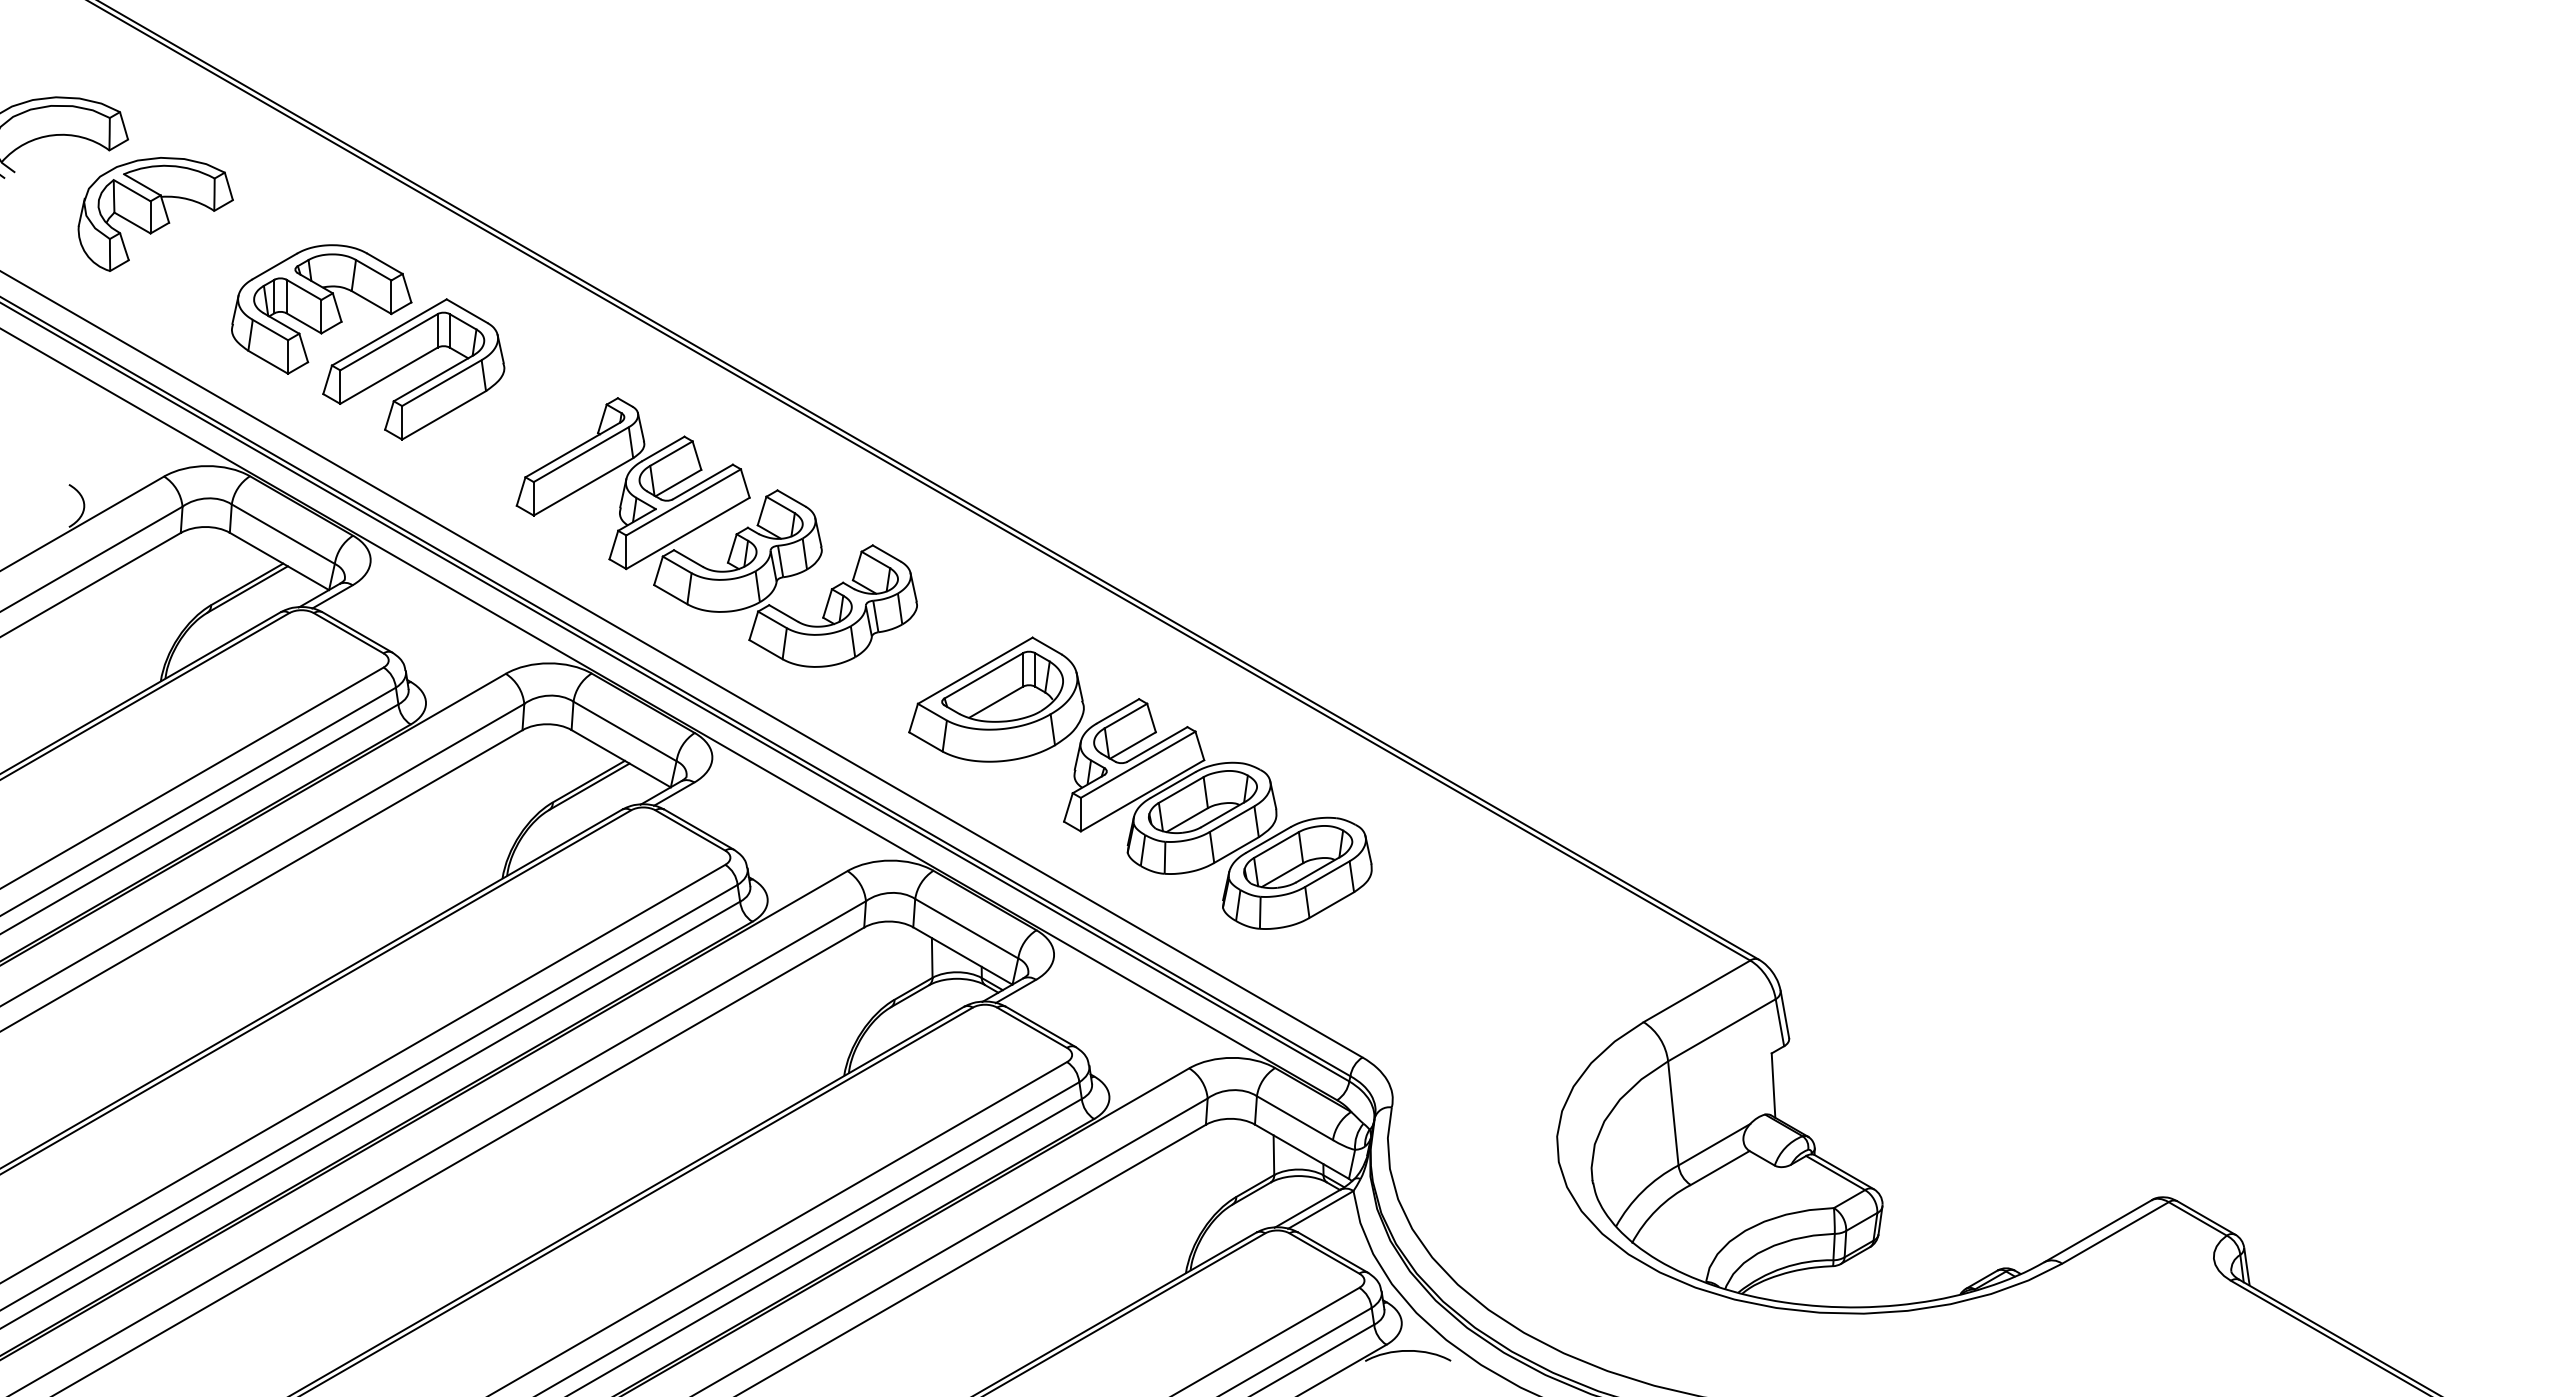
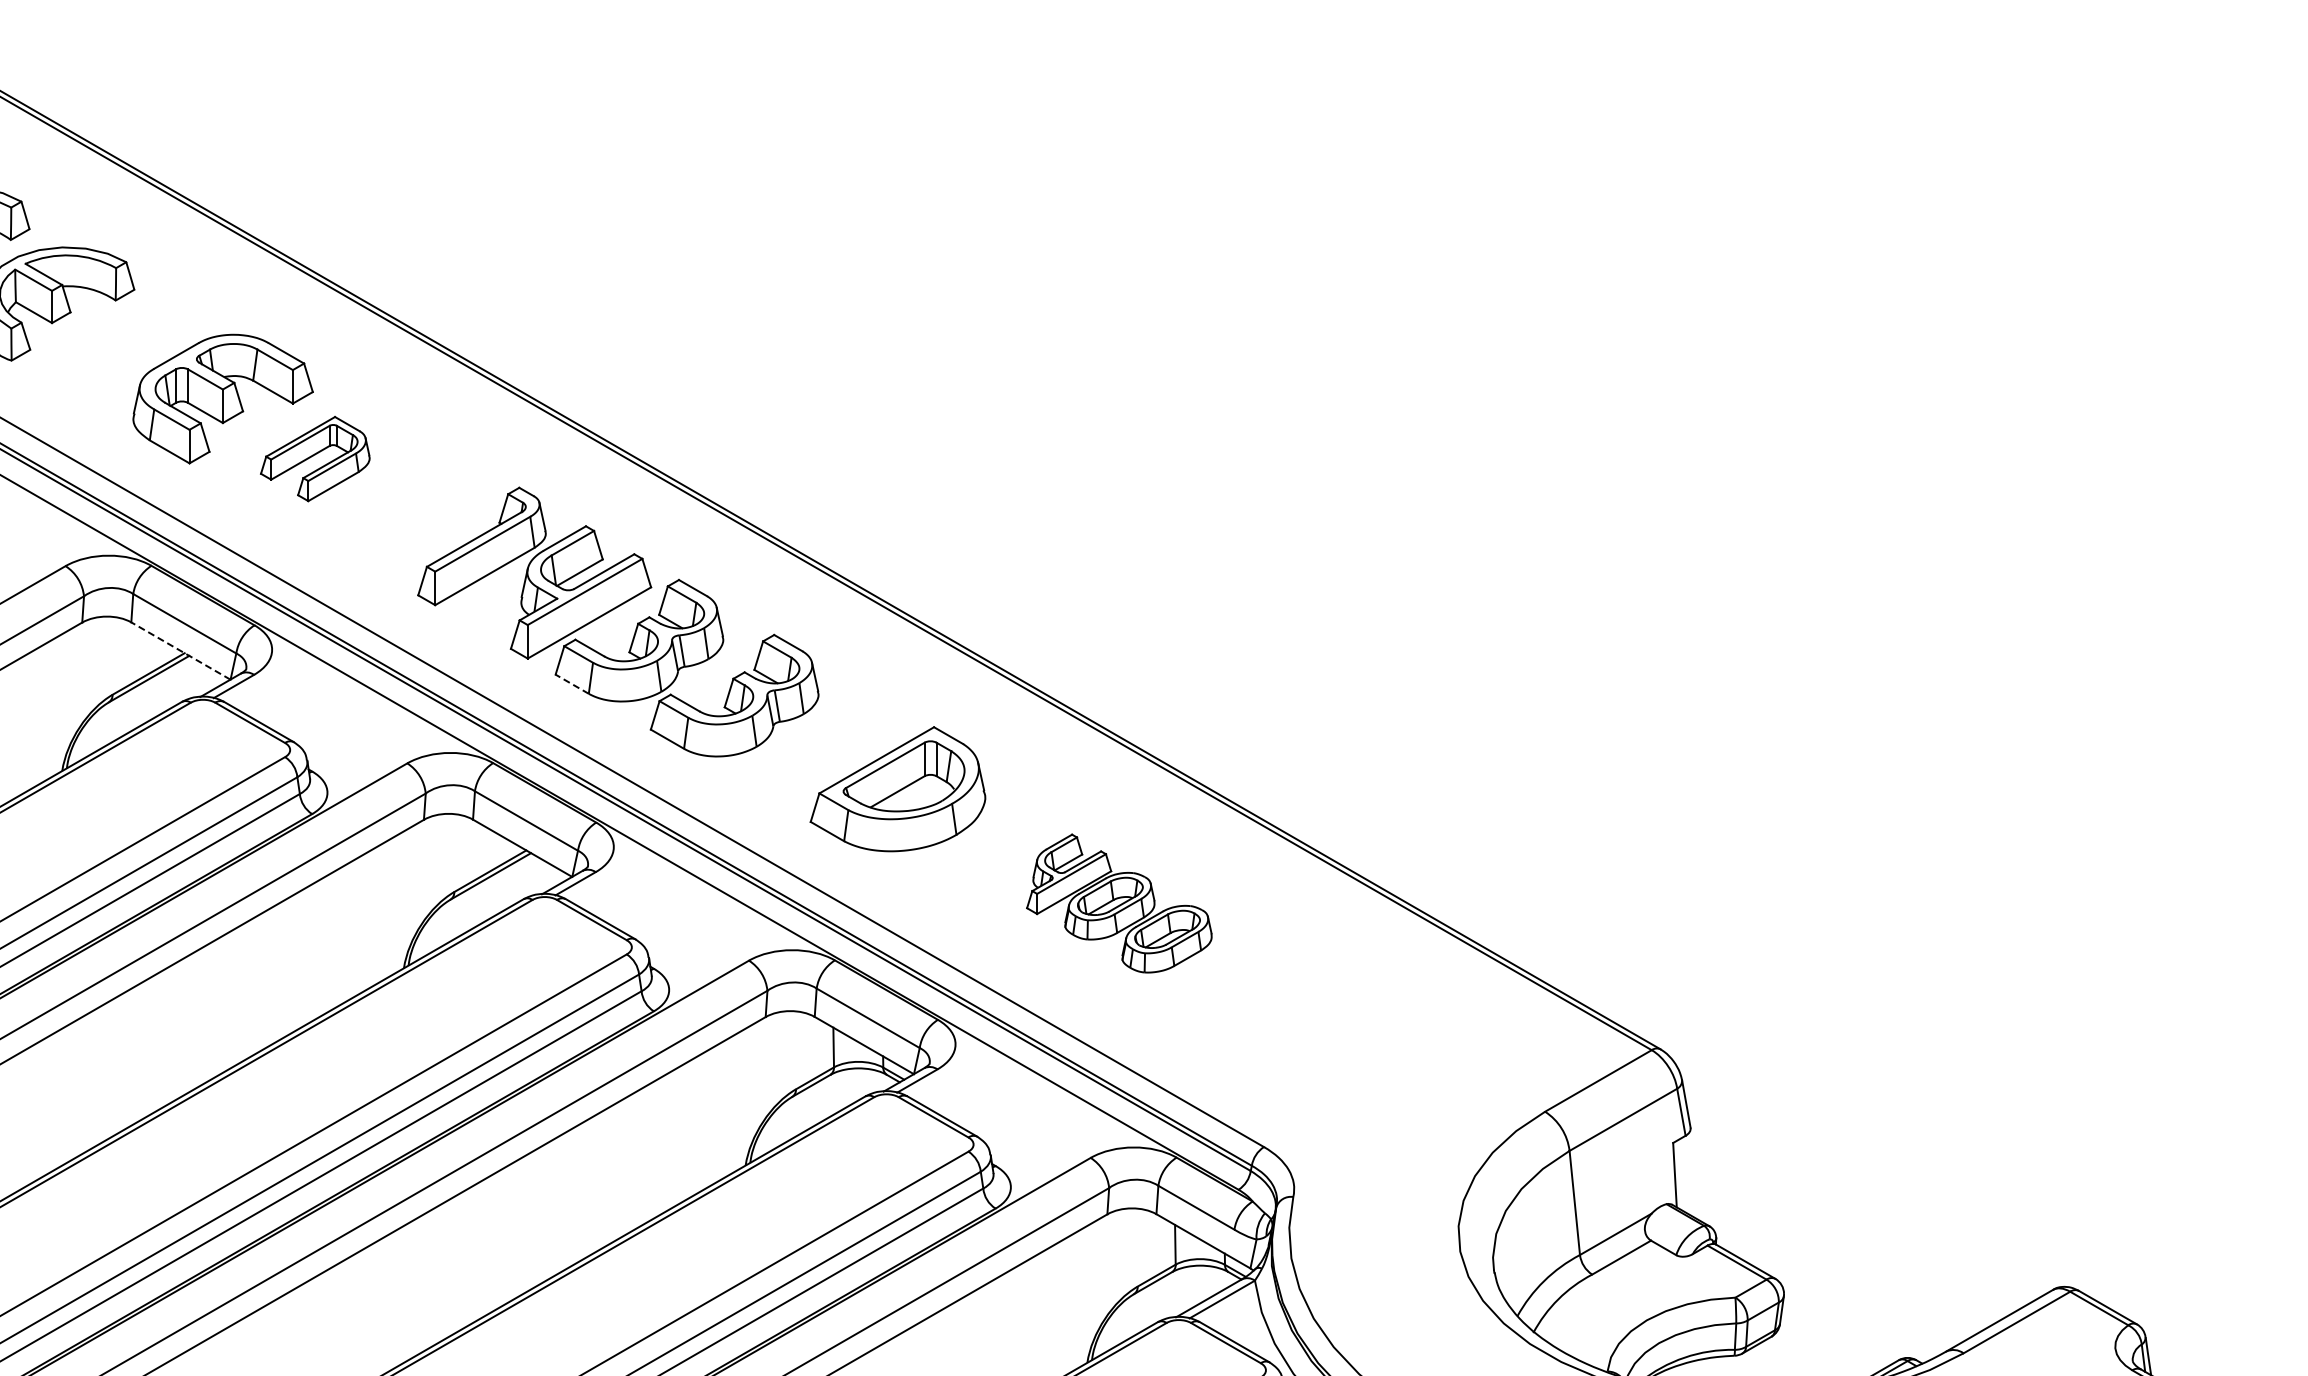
part: (413, 369) -> (314, 459), size x0.6
line: (279, 561) -> (180, 651), solid -> dashed
line: (670, 594) -> (571, 684), solid -> dashed
part: (1217, 813) -> (1118, 903), size x0.6

